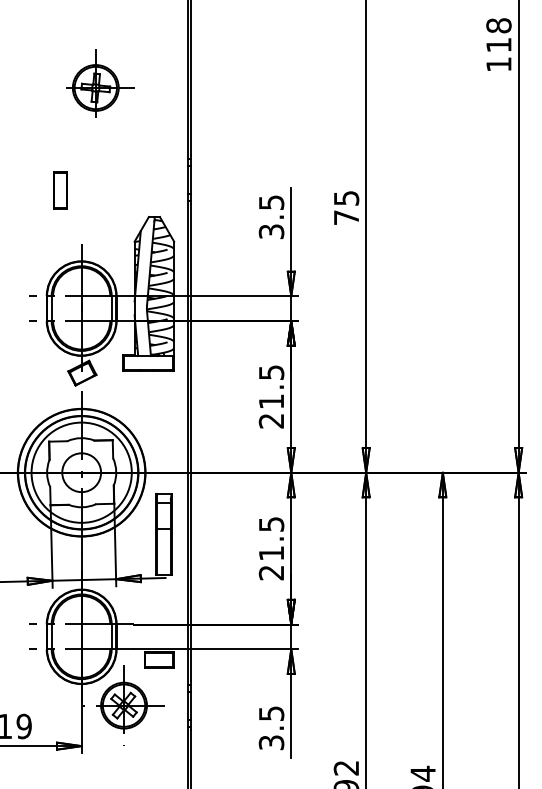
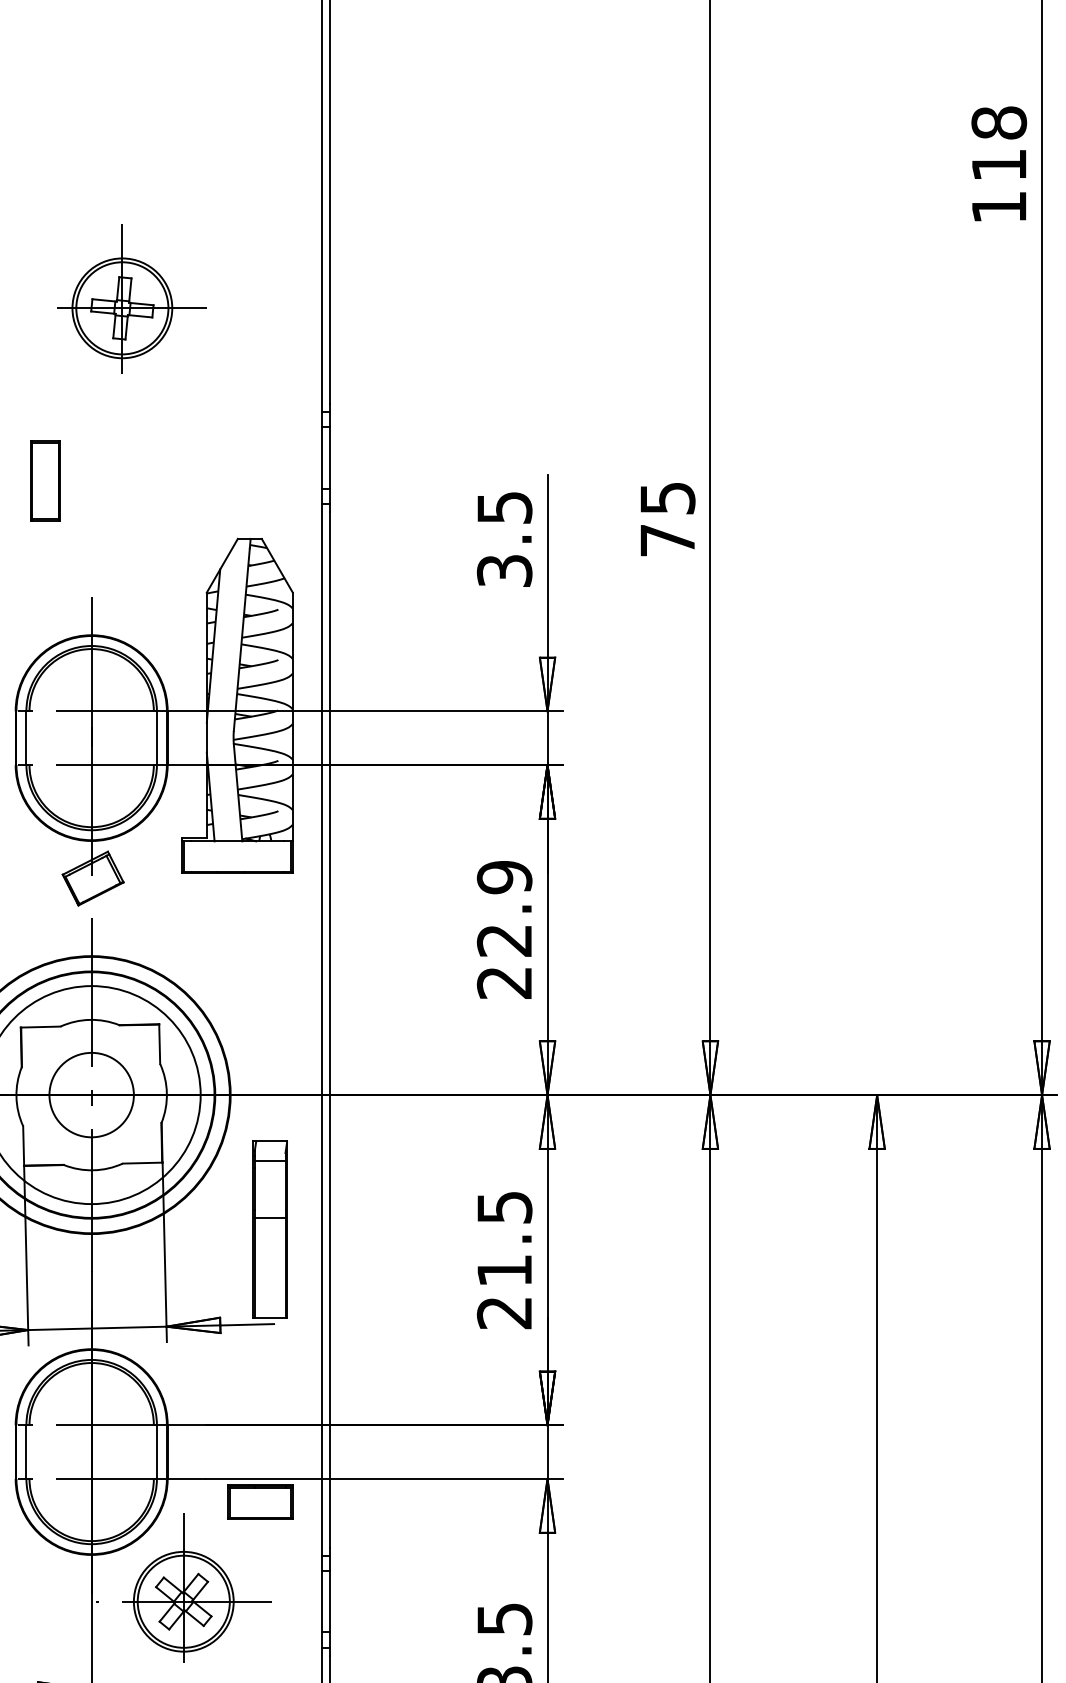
part: (100, 83) -> (132, 298), moved
text: (270, 387) -> (502, 909), 21.5 -> 22.9

